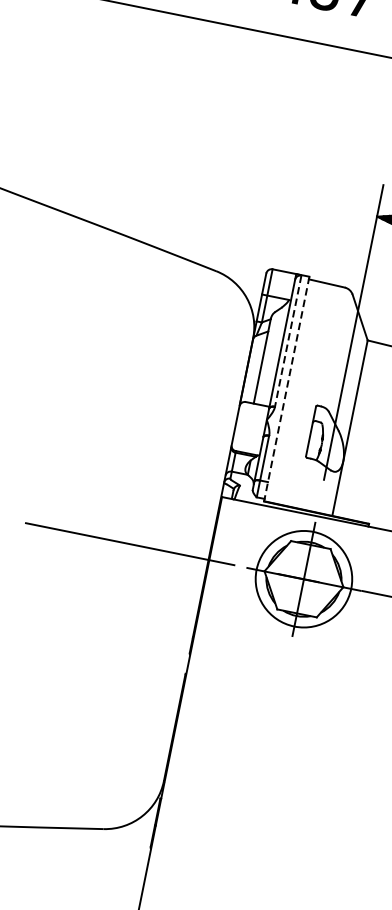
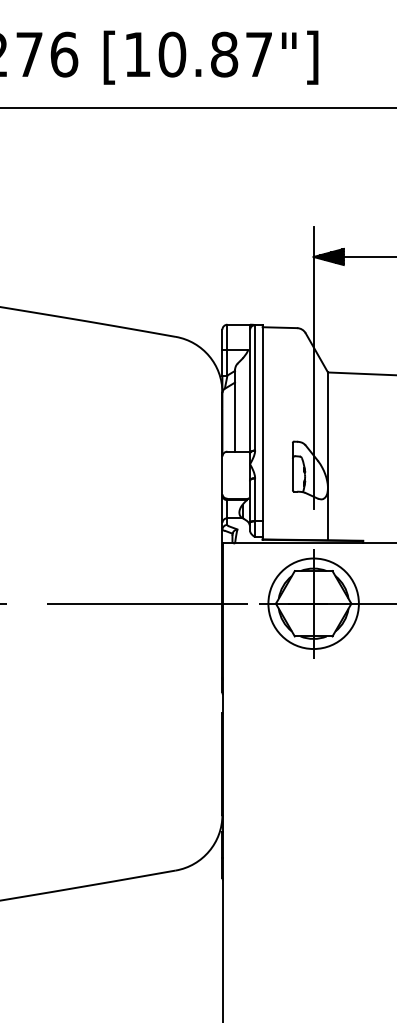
line: (288, 340) -> (255, 387), dashed -> solid
line: (286, 389) -> (262, 432), dashed -> solid

